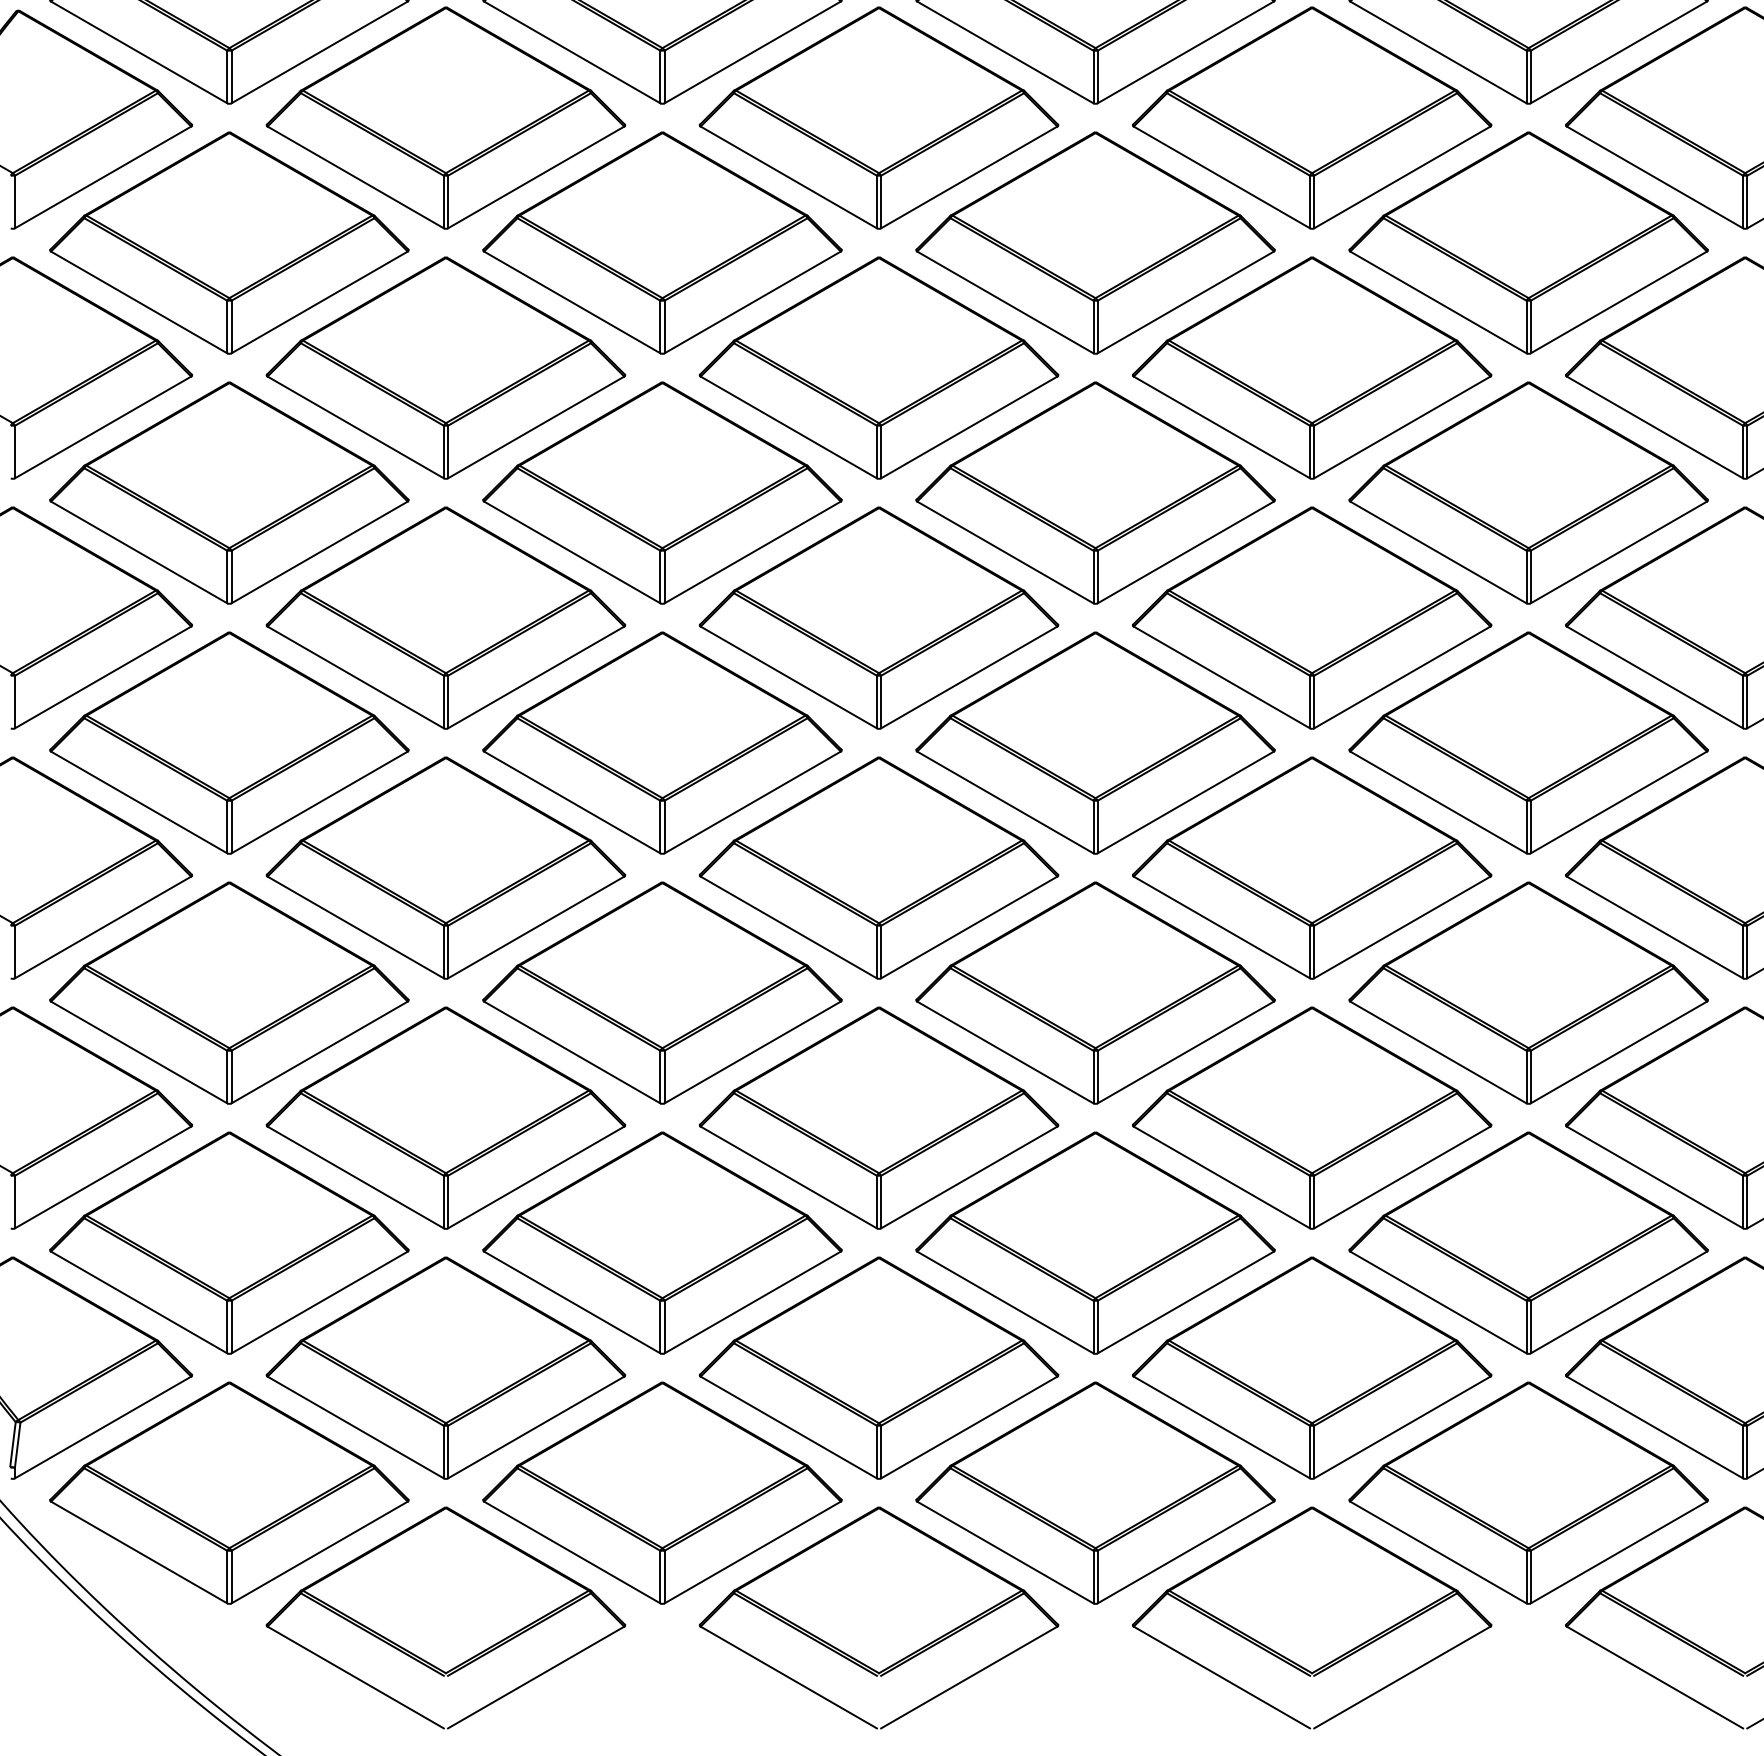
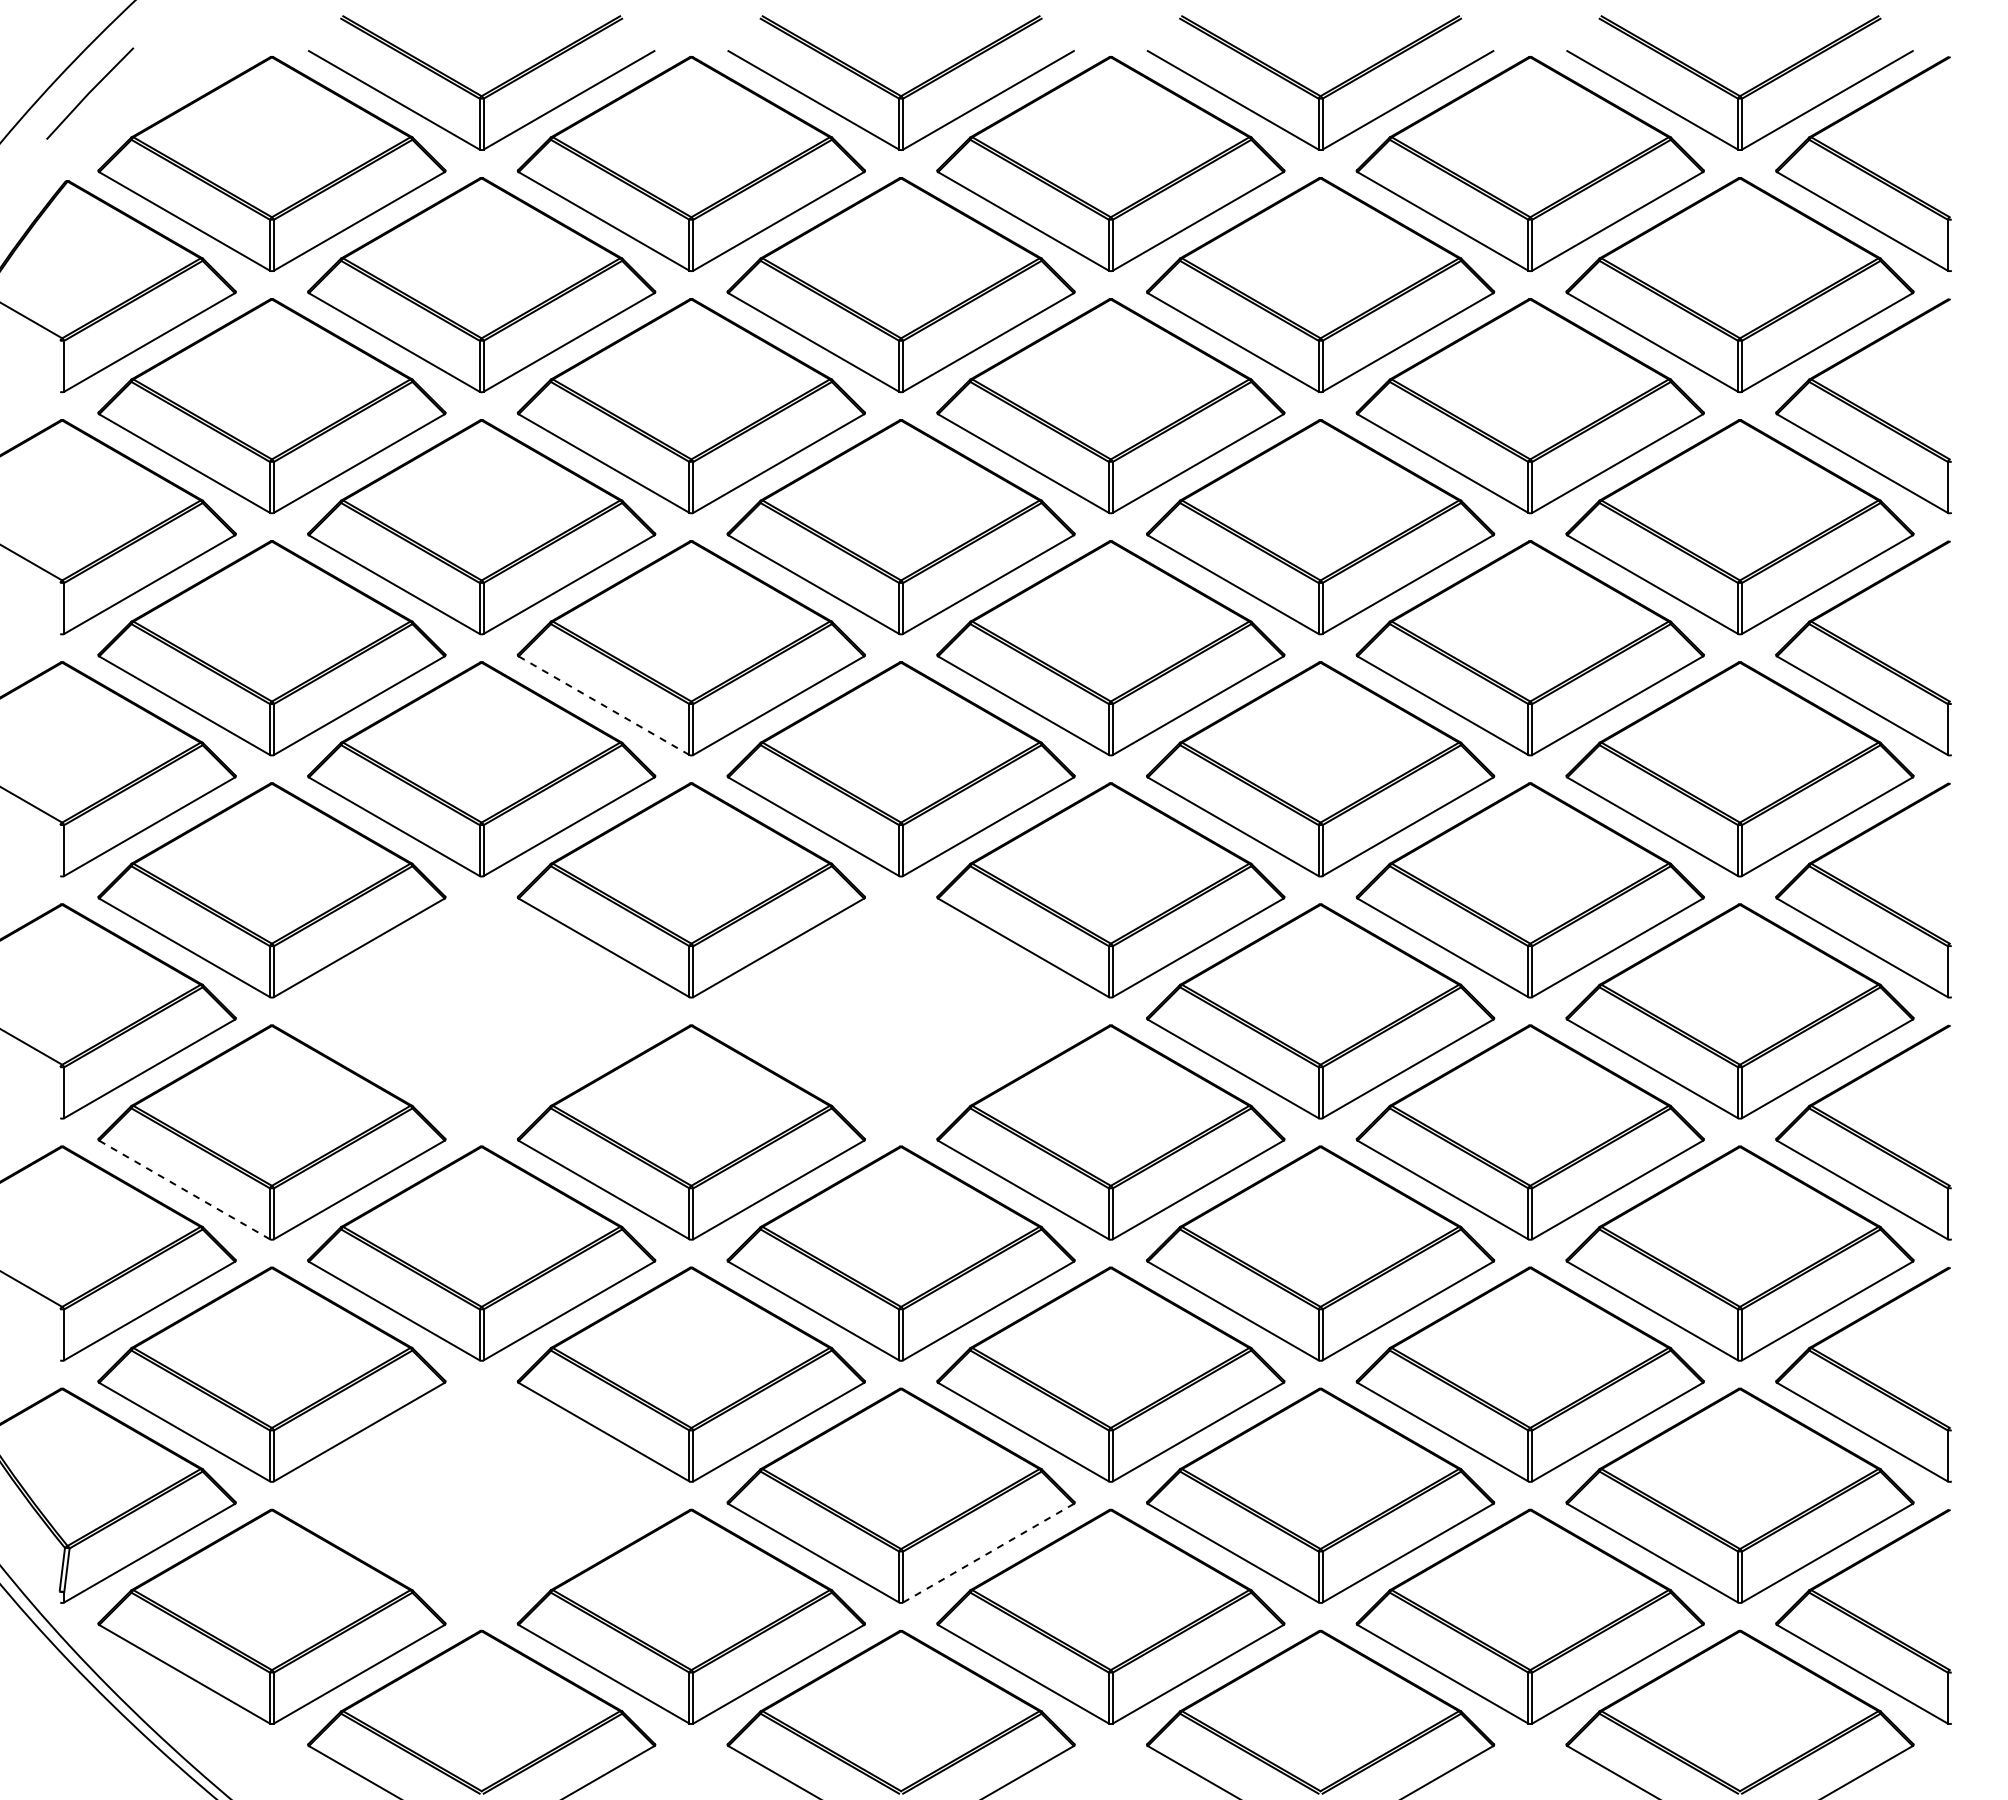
line: (572, 552) -> (604, 705), solid -> dashed
part: (445, 868) -> (481, 1011), removed
part: (878, 868) -> (900, 1011), removed
line: (139, 1051) -> (184, 1189), solid -> dashed
part: (445, 1367) -> (481, 1495), removed
line: (969, 1427) -> (988, 1553), solid -> dashed

